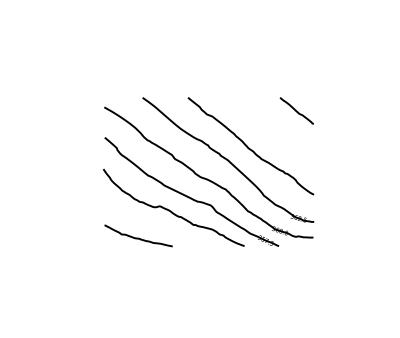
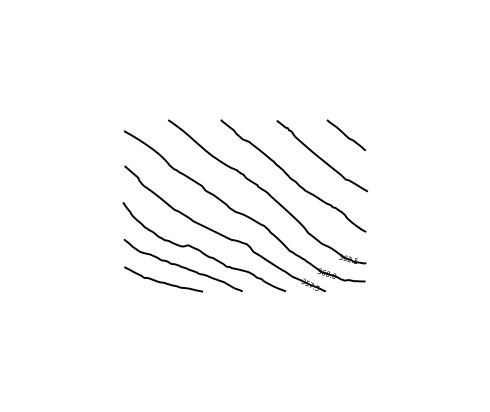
curve: (274, 130) -> (320, 157), added
curve: (154, 223) -> (181, 265), added

